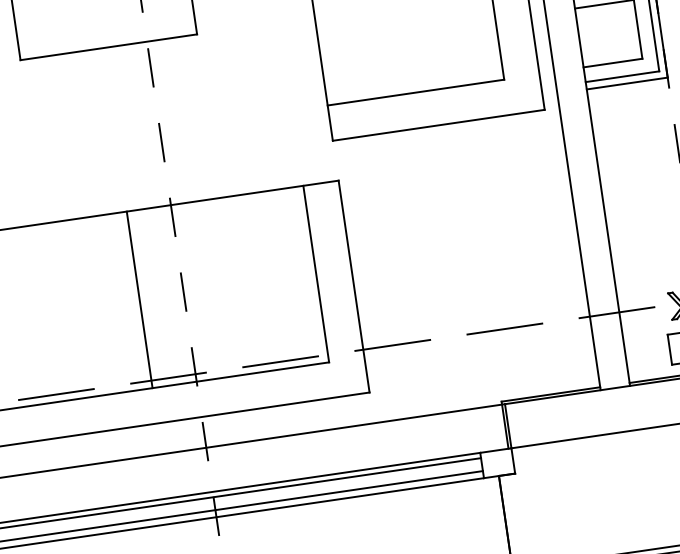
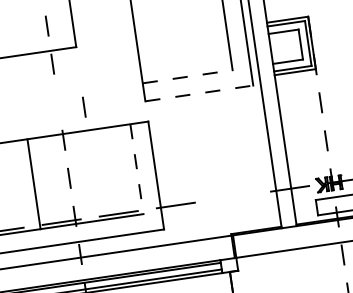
line: (417, 92) -> (188, 76), solid -> dashed
line: (439, 125) -> (199, 93), solid -> dashed
line: (162, 141) -> (84, 106), moved
line: (317, 274) -> (137, 169), solid -> dashed
line: (138, 300) -> (33, 184), moved
line: (503, 327) -> (232, 196), removed

